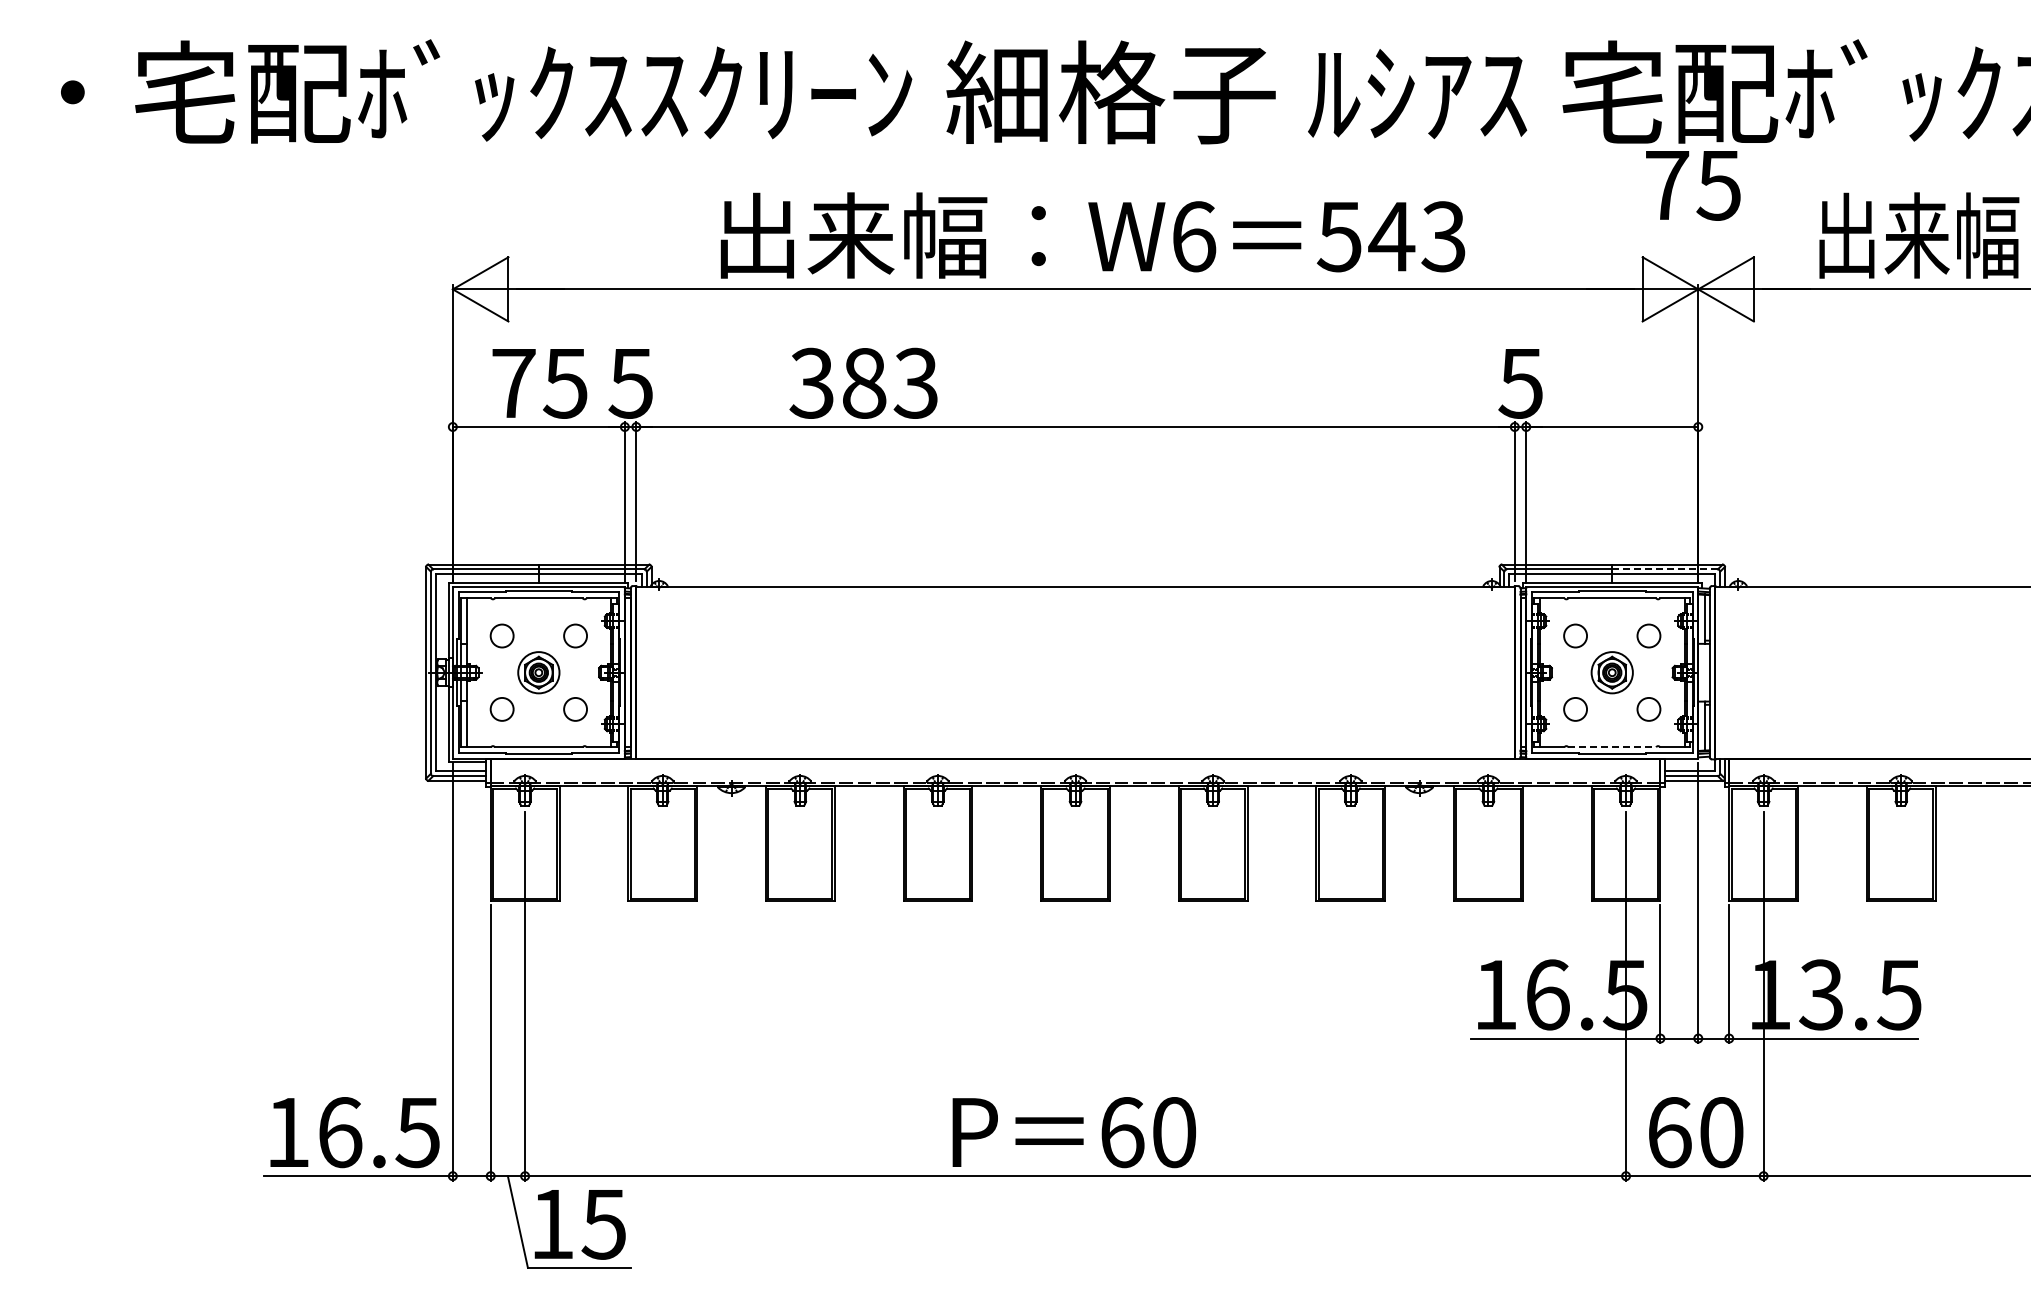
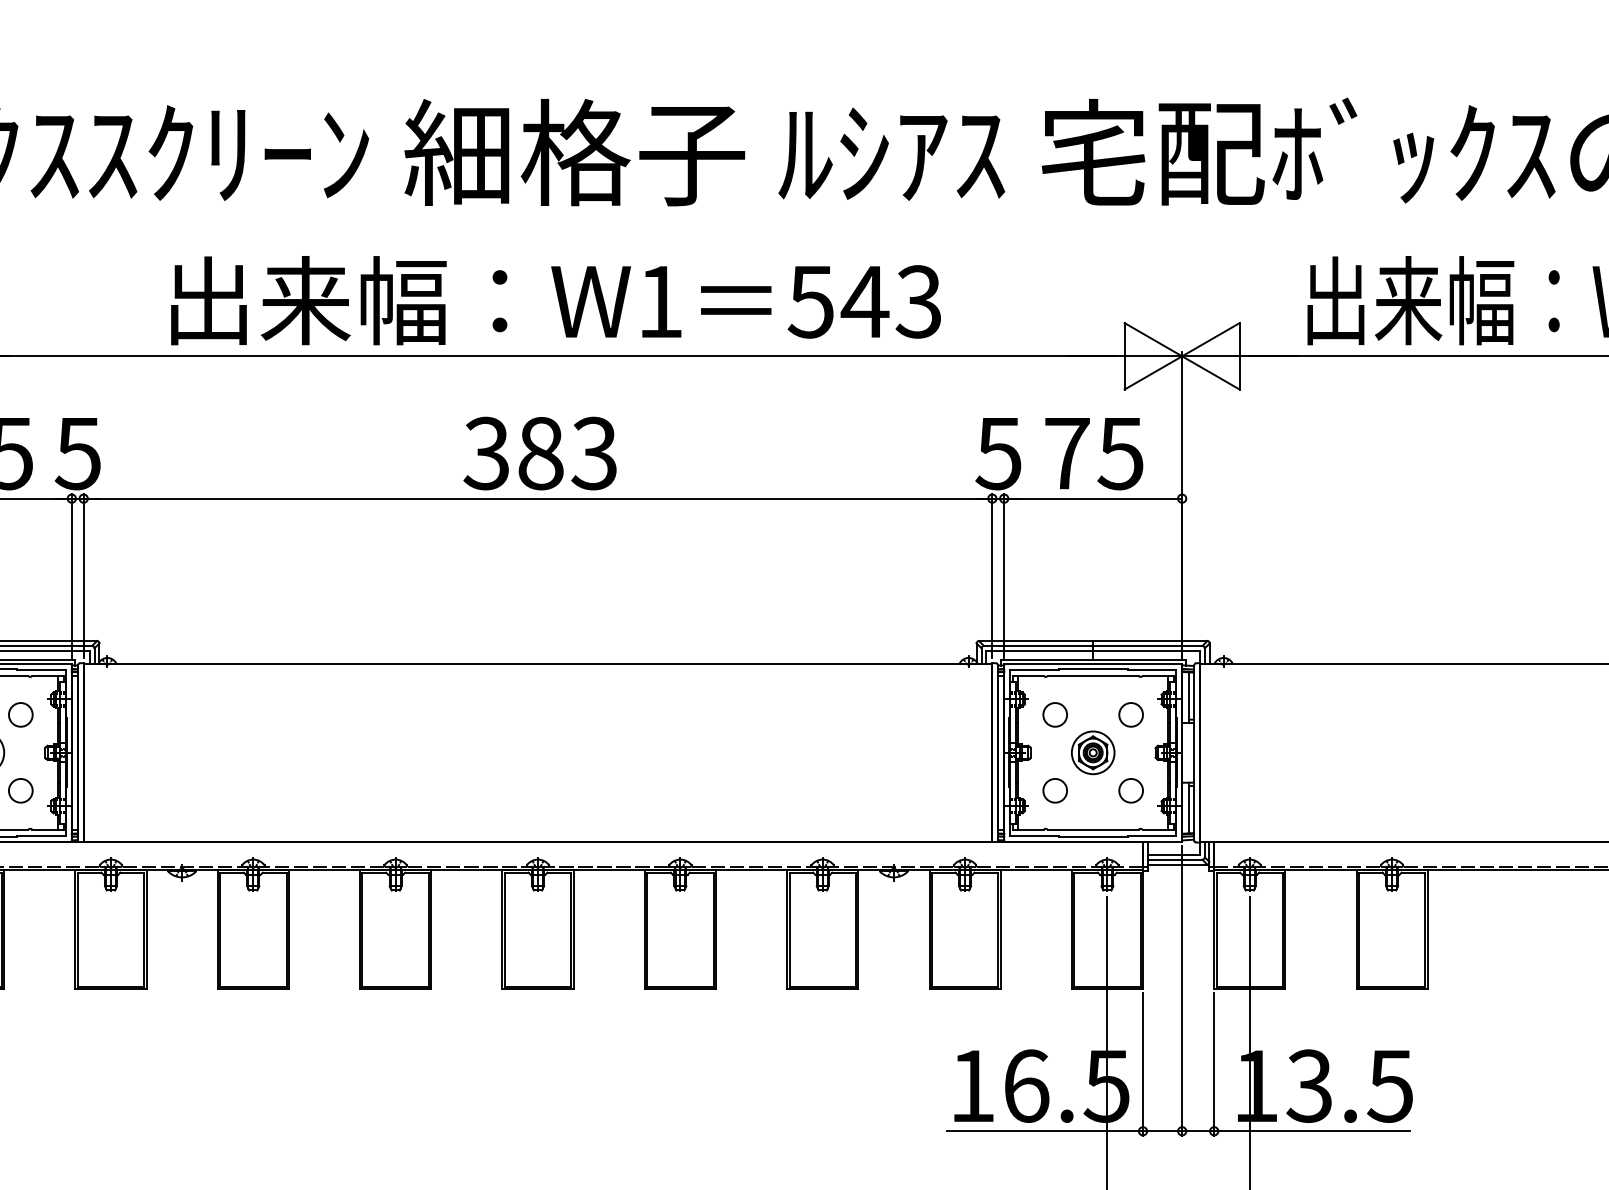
text: (1693, 185) -> (1094, 453), moved
text: (1194, 236) -> (661, 301), W6 -> W1
text: (863, 382) -> (540, 452), moved
line: (1665, 569) -> (1148, 646), dashed -> solid
line: (1612, 747) -> (1093, 830), dashed -> solid

